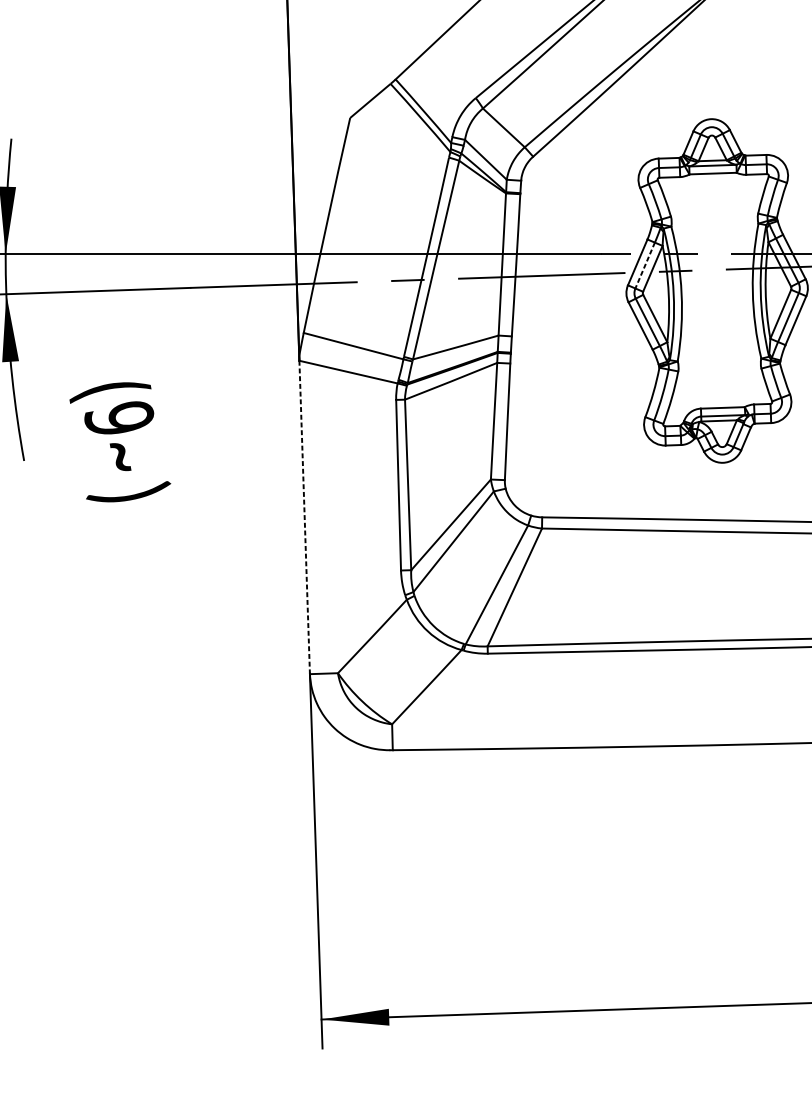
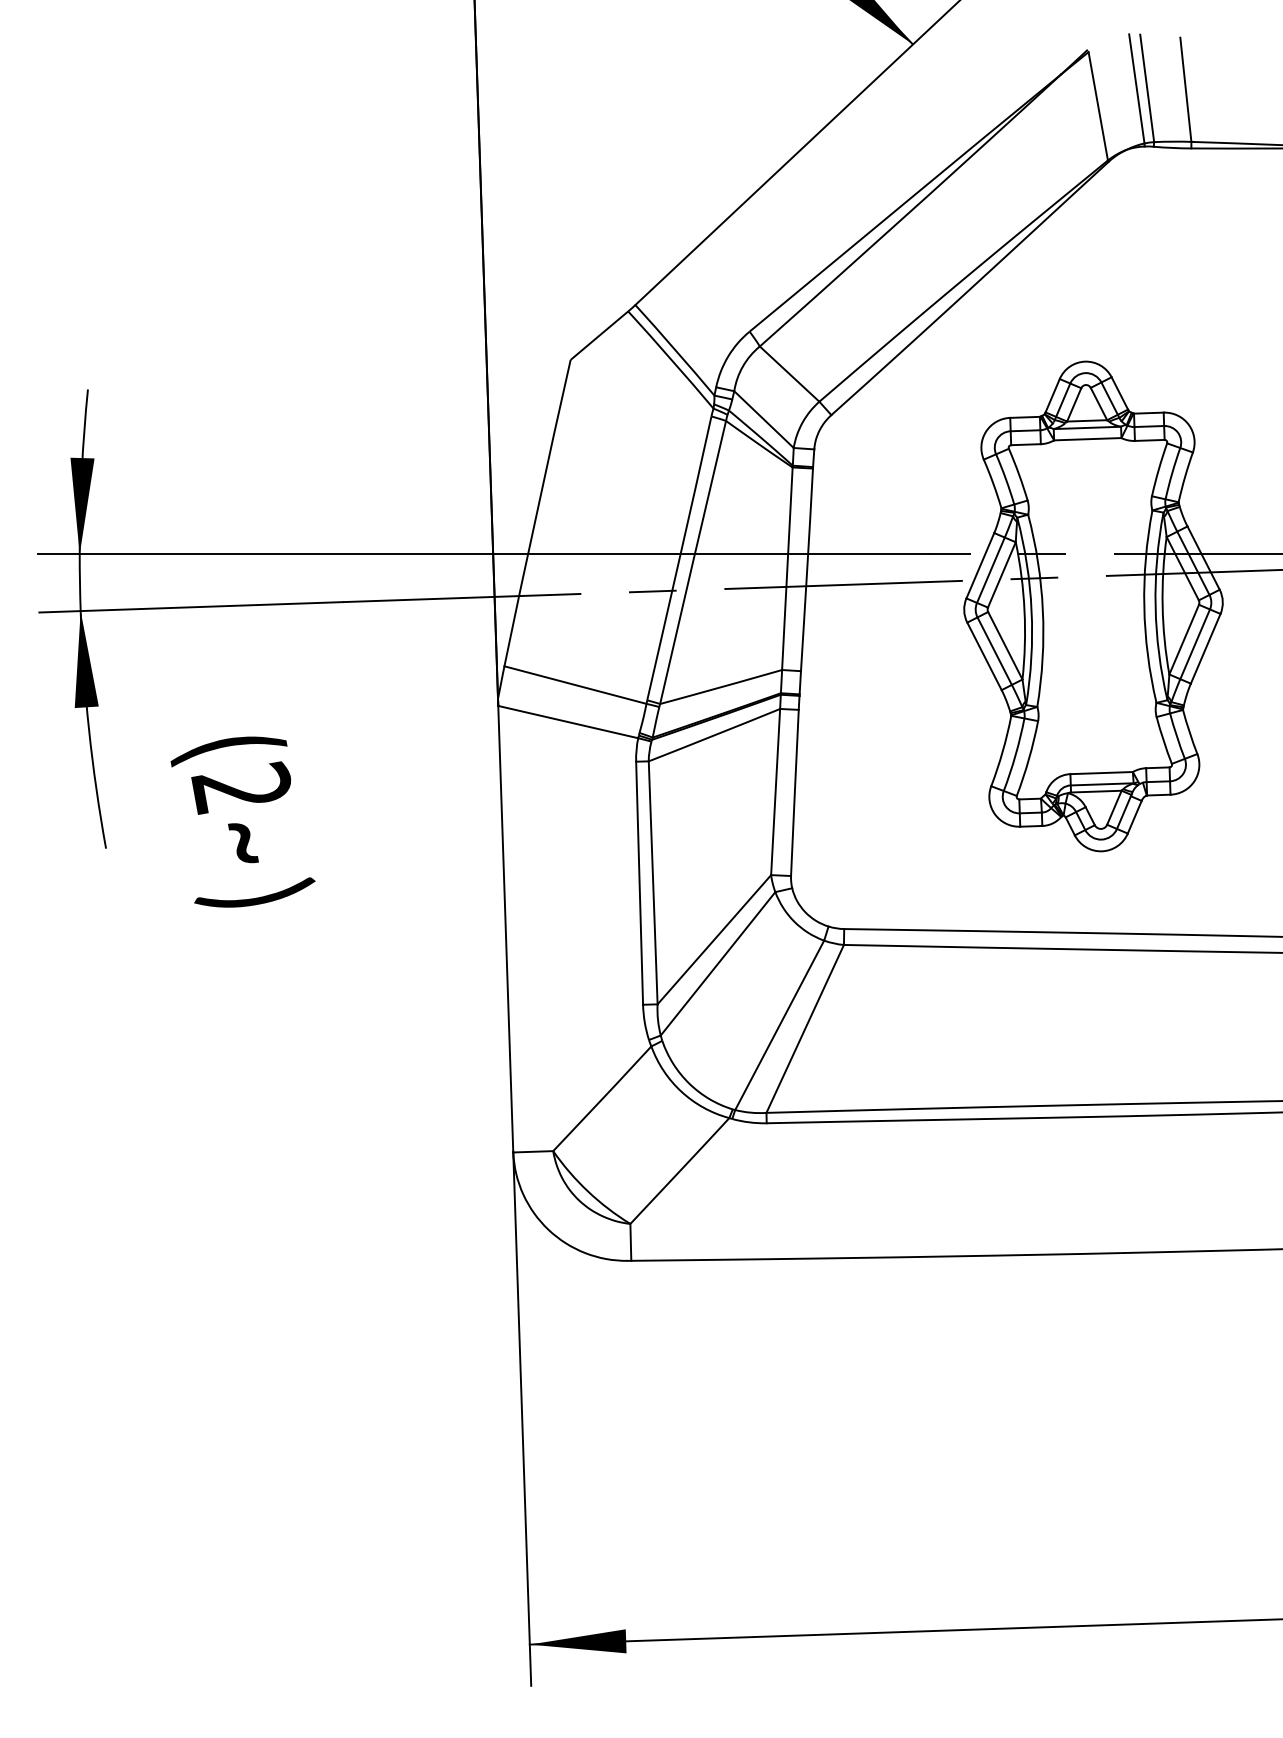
line: (644, 265) -> (990, 570), dashed -> solid
text: (119, 418) -> (241, 787), (9 -> (2
line: (304, 516) -> (505, 928), dashed -> solid

